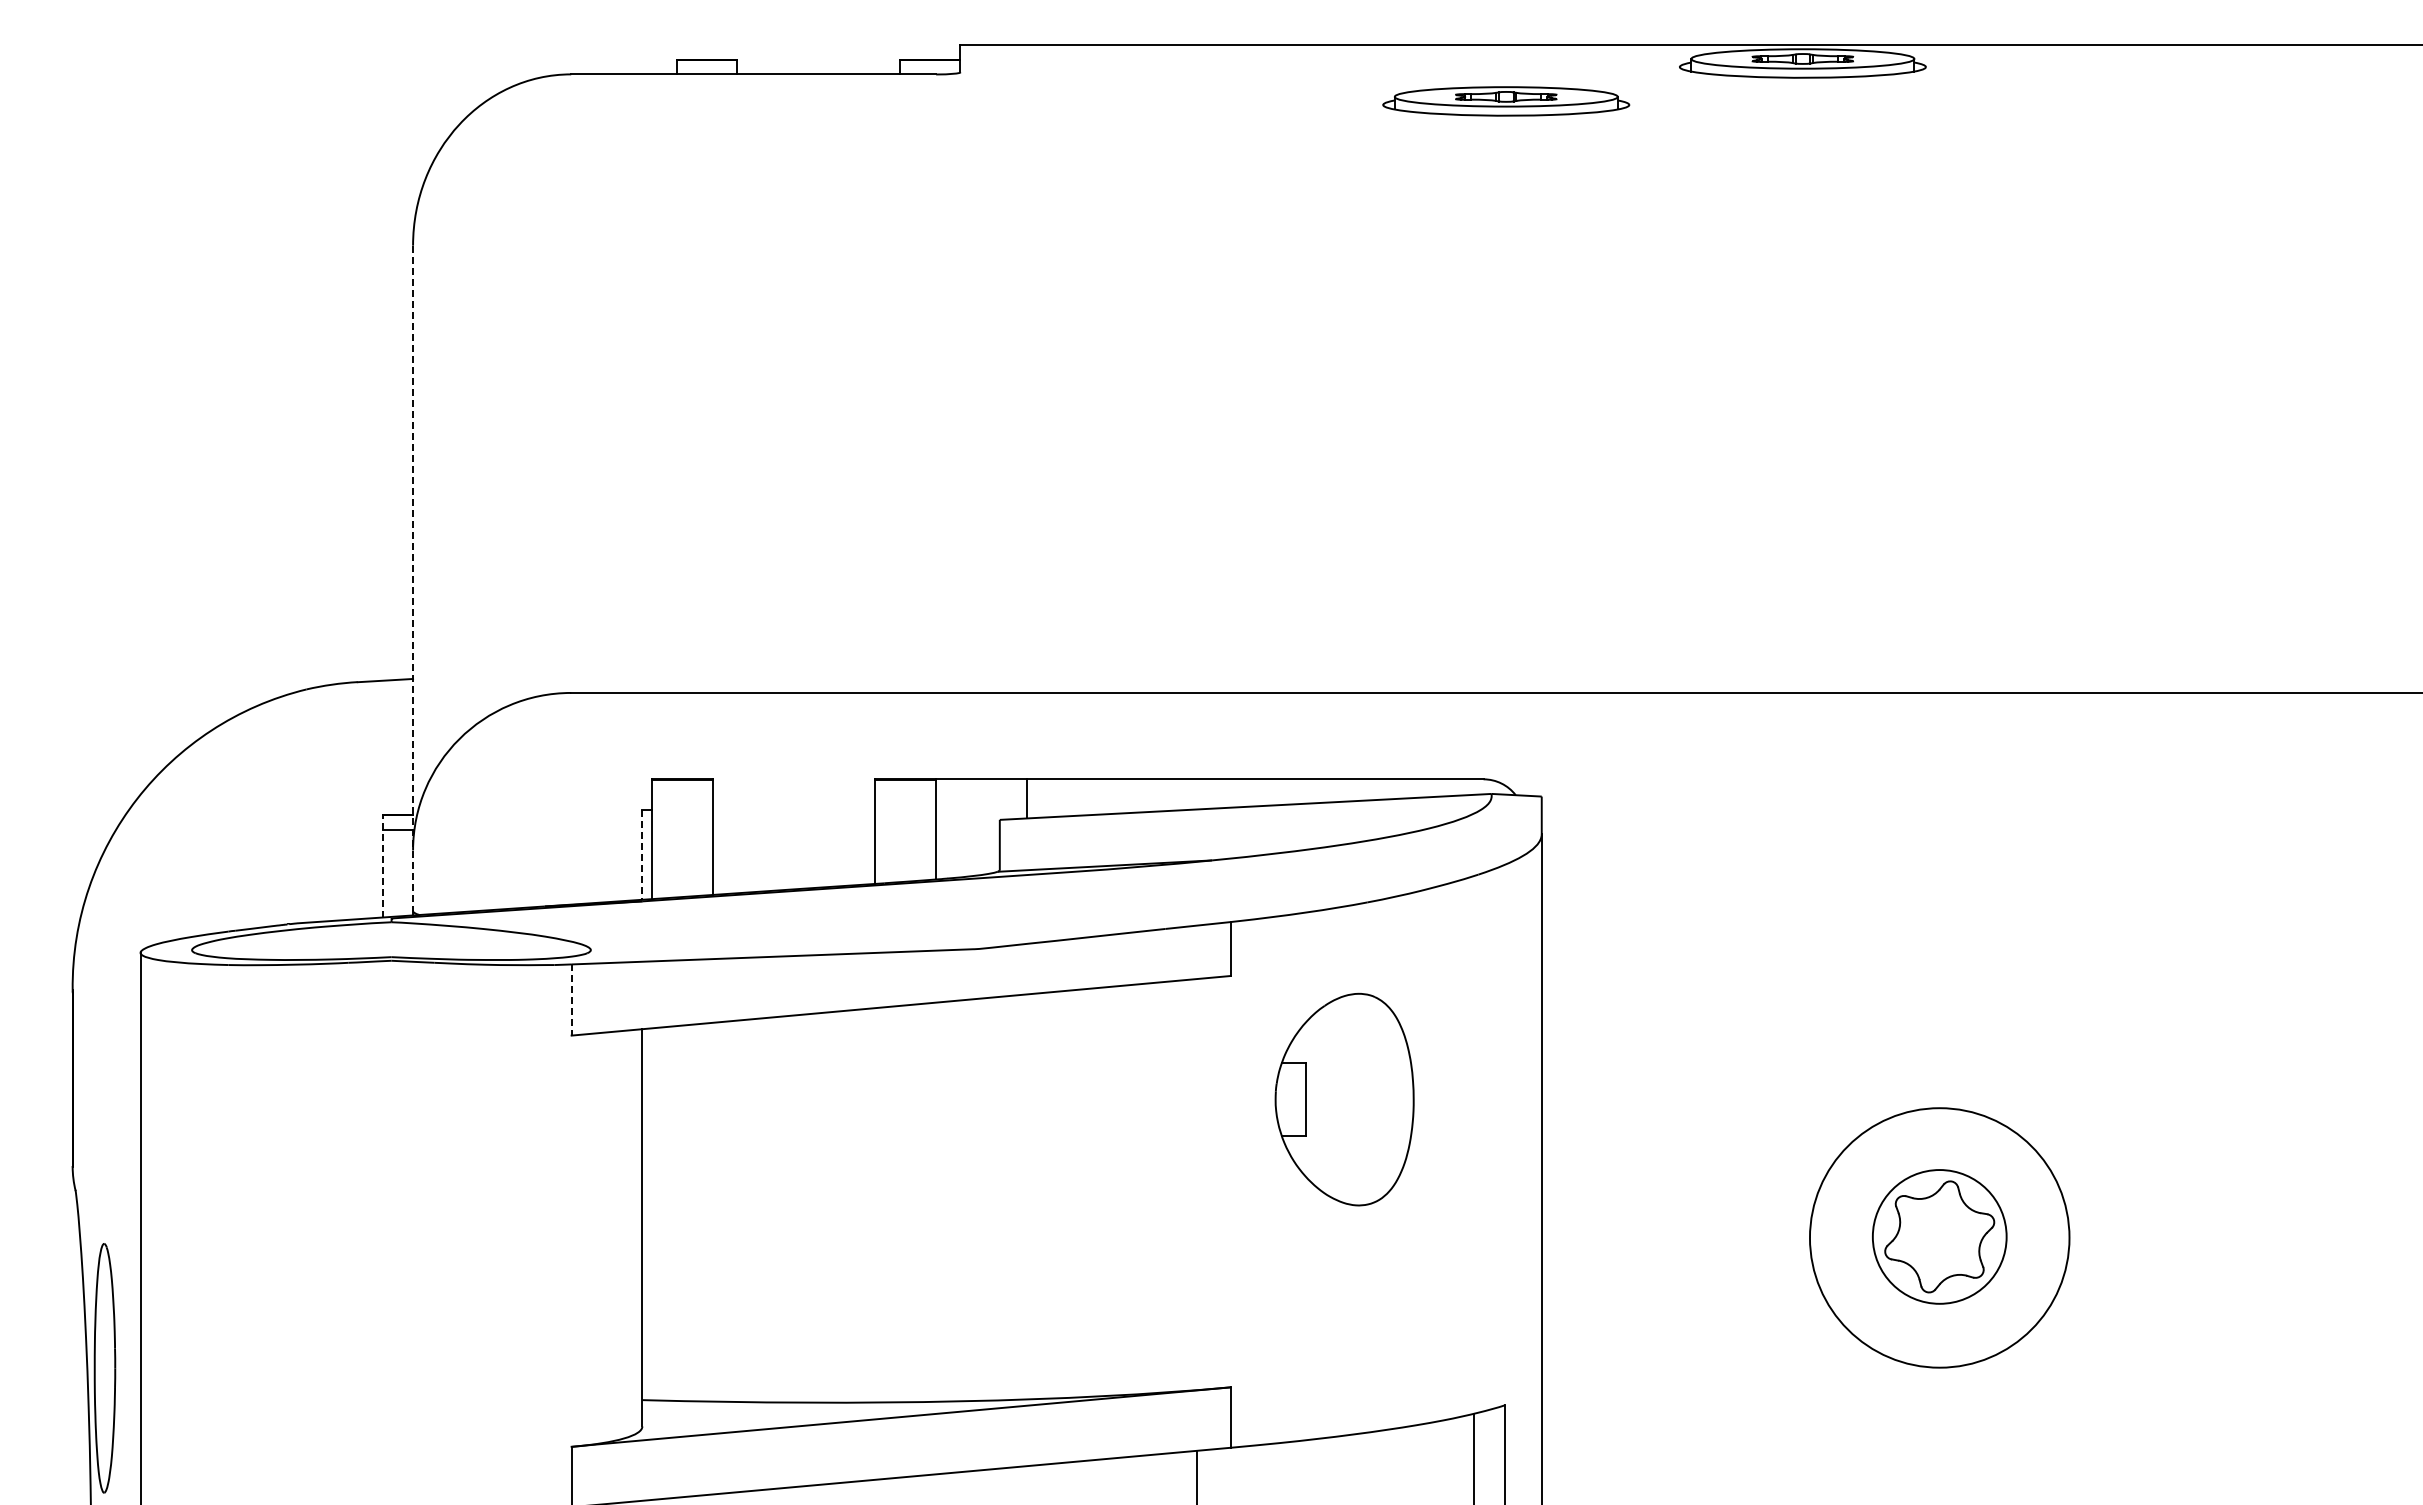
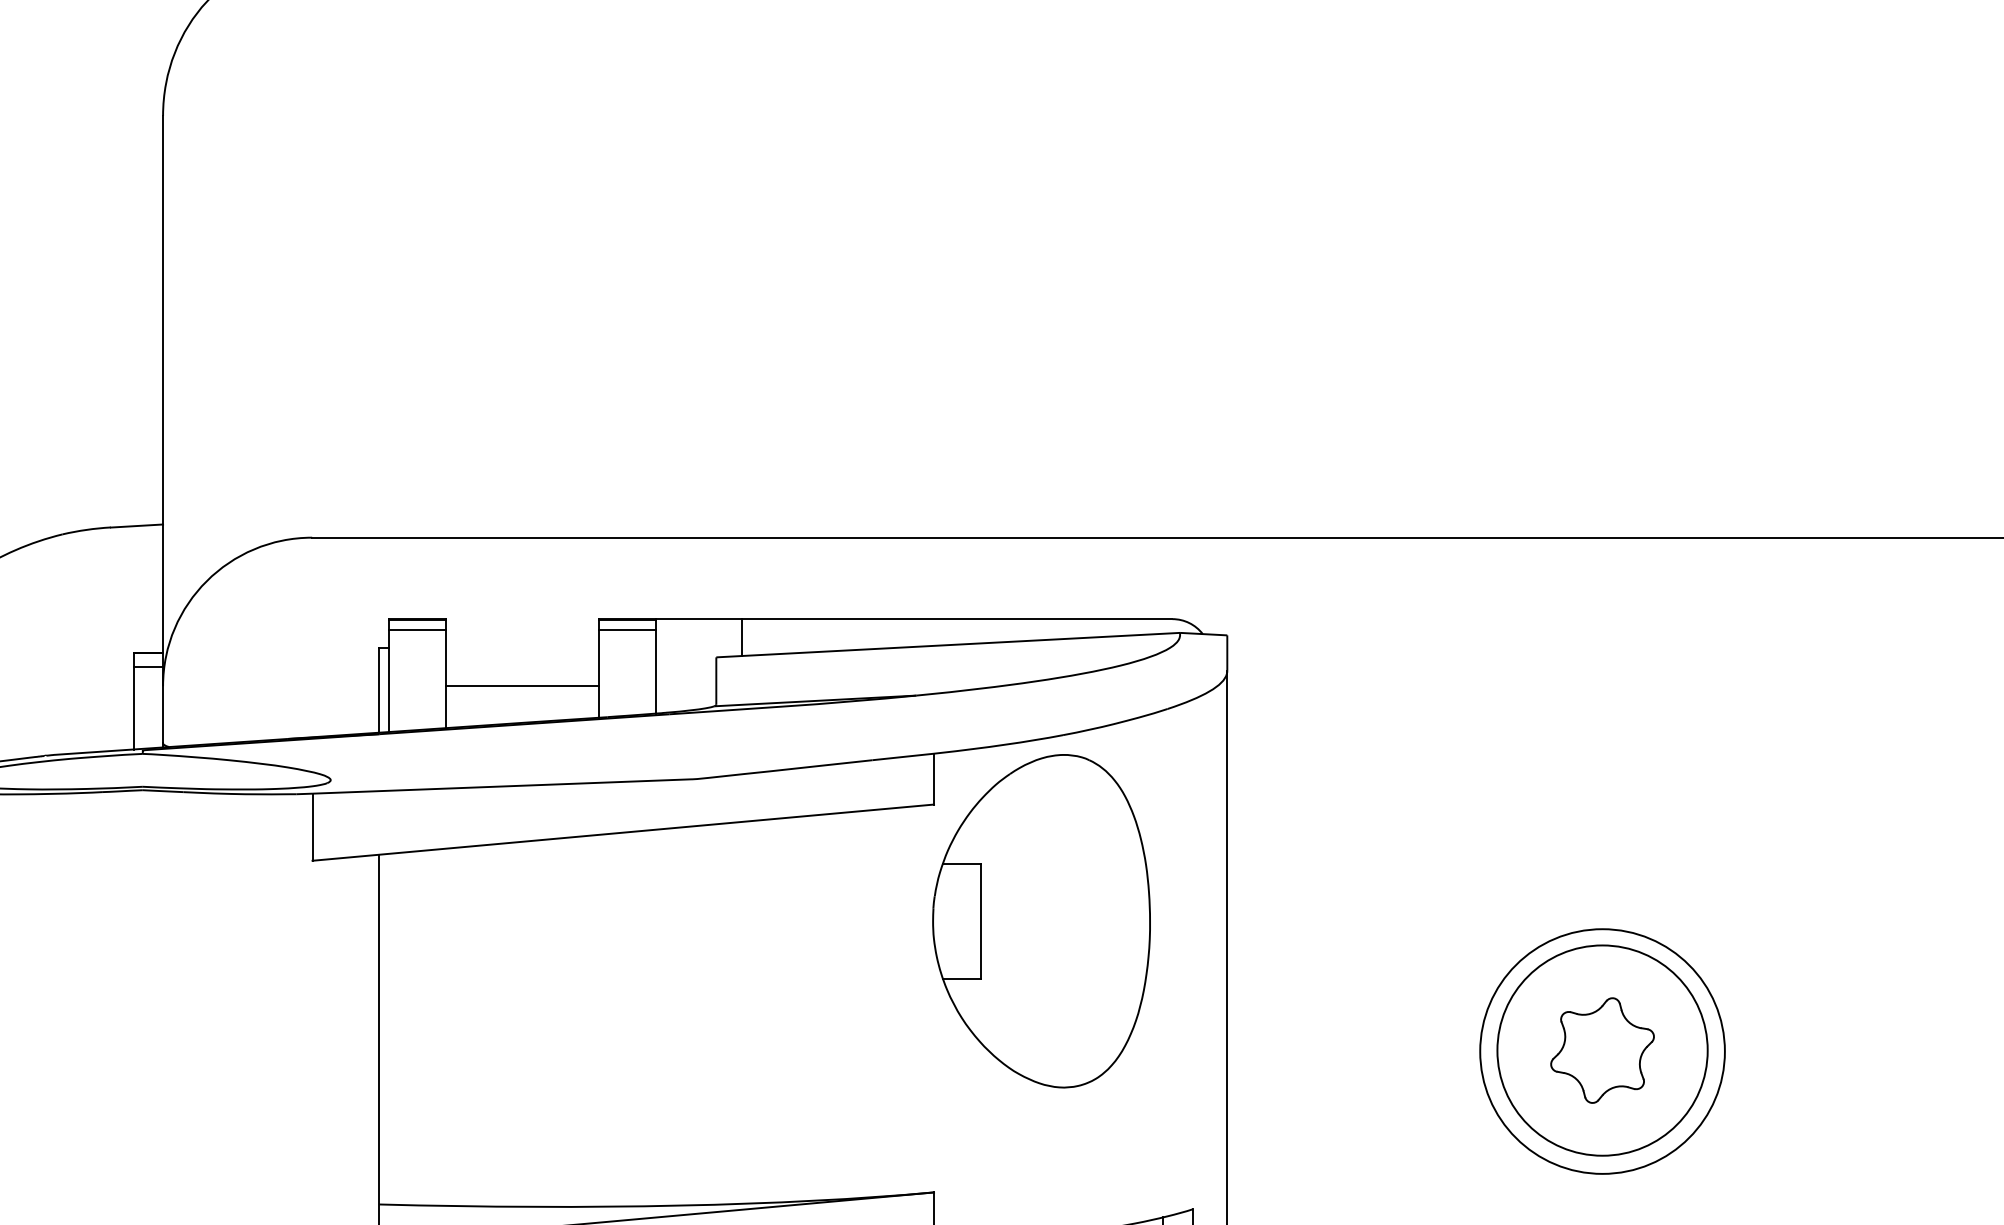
line: (413, 578) -> (163, 429), dashed -> solid
line: (682, 790) -> (417, 629), added
line: (905, 790) -> (627, 629), added
line: (794, 850) -> (522, 686), added
line: (642, 854) -> (379, 690), dashed -> solid
line: (382, 865) -> (134, 700), dashed -> solid
line: (571, 1000) -> (312, 827), dashed -> solid
part: (1344, 1099) -> (1041, 921), size x1.67
circle: (1939, 1236) -> (1602, 1050), size x1.67

